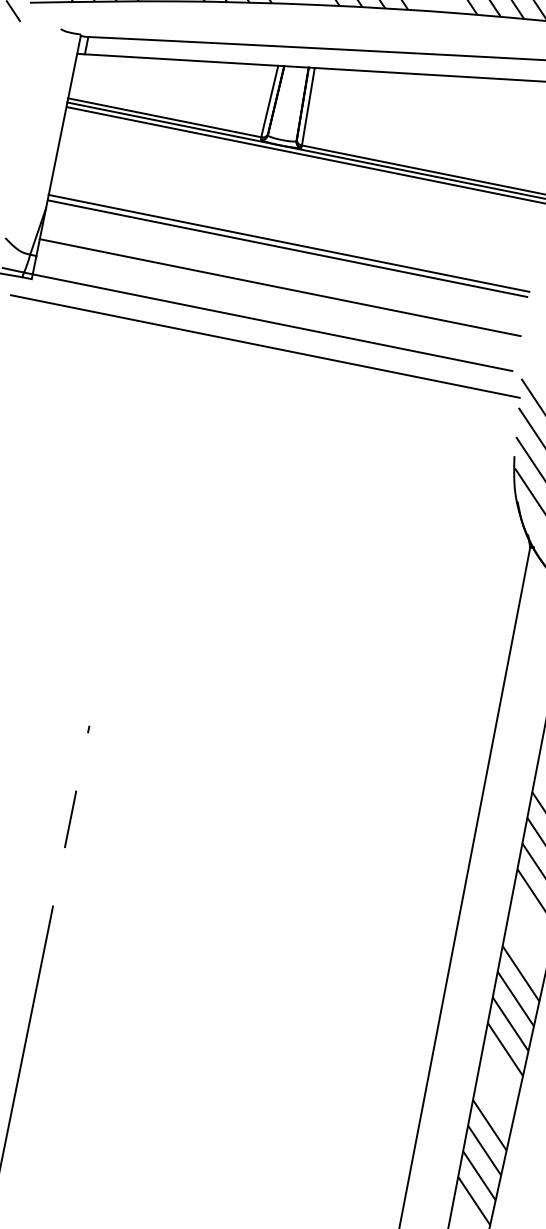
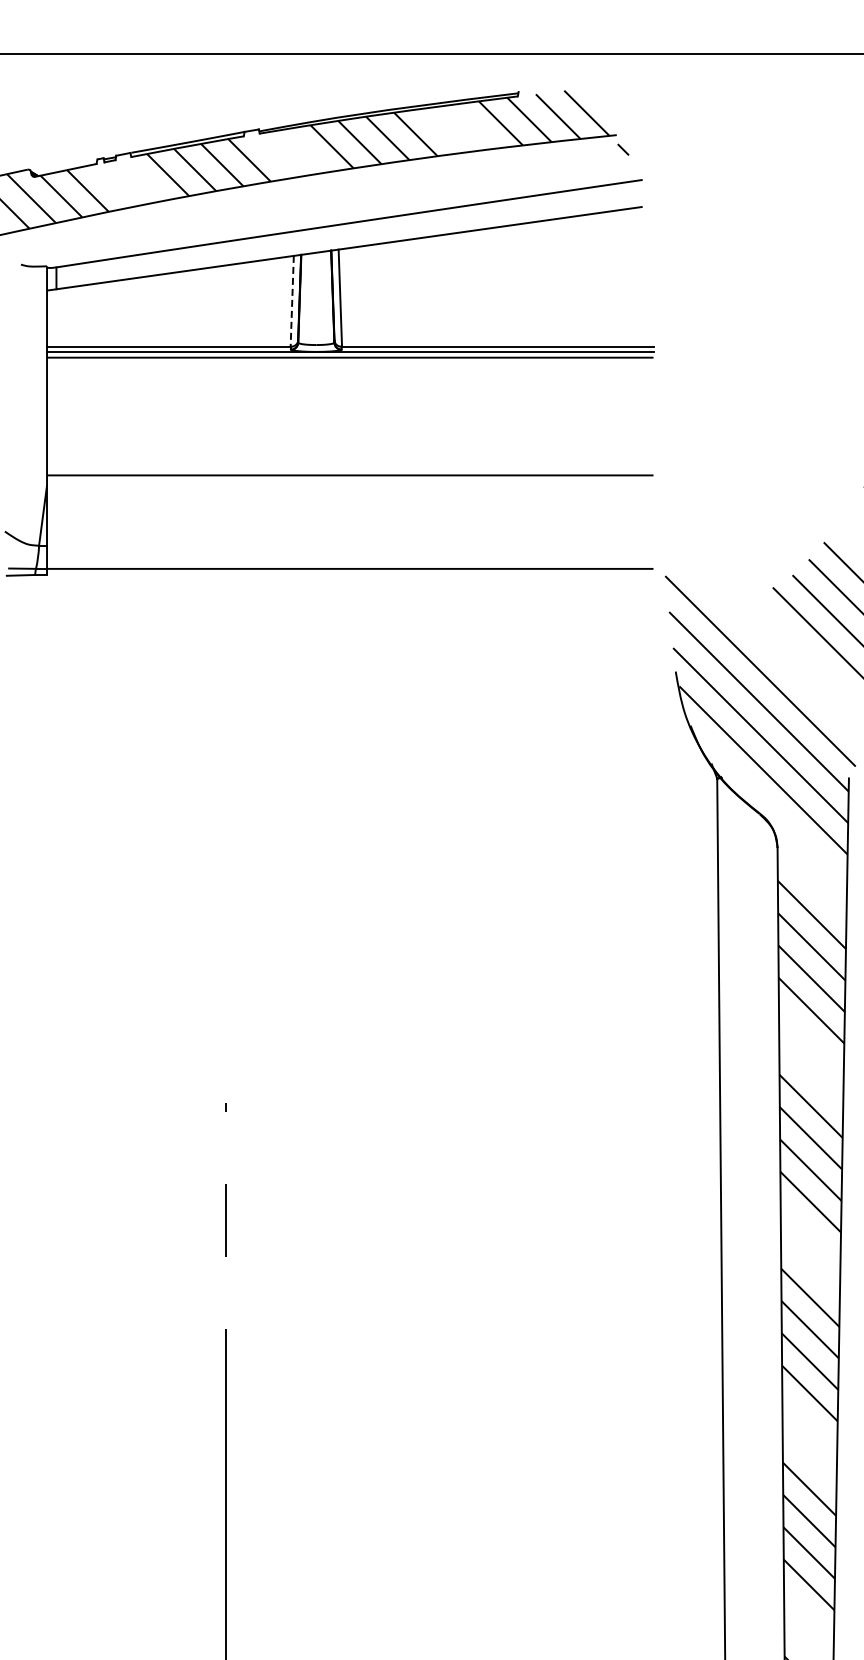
line: (269, 101) -> (292, 301), solid -> dashed
line: (288, 243) -> (349, 468), removed
line: (279, 287) -> (349, 524), removed
line: (265, 346) -> (346, 599), removed

